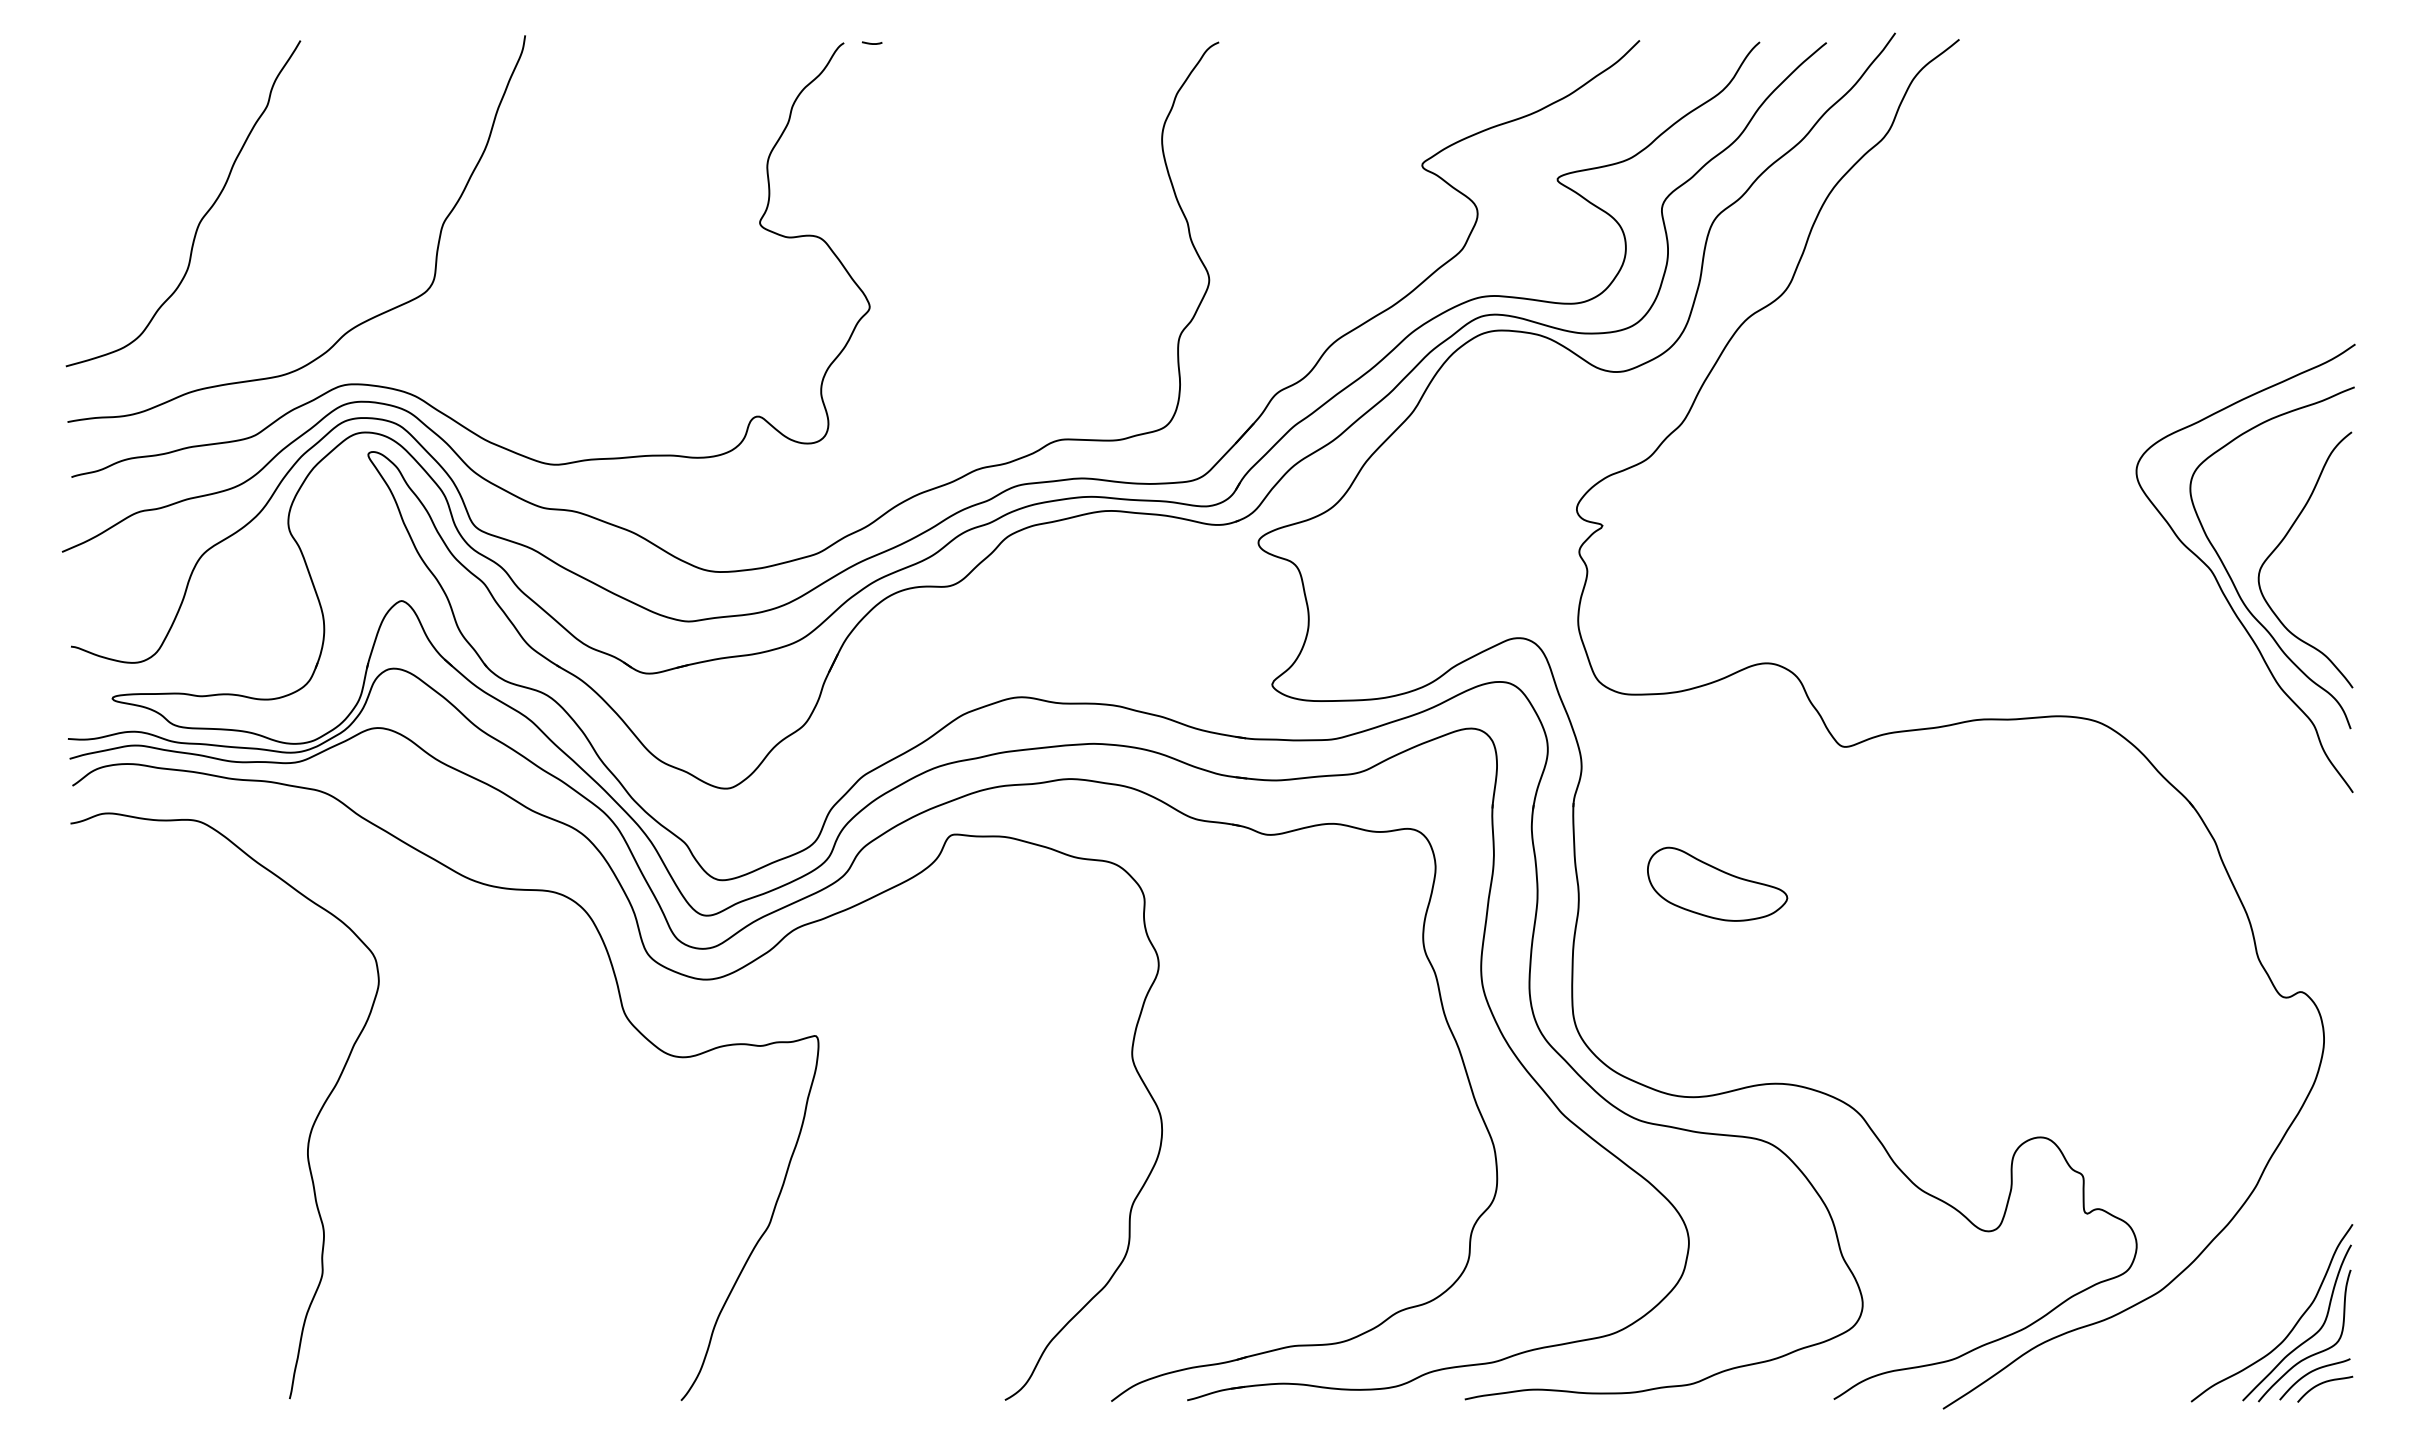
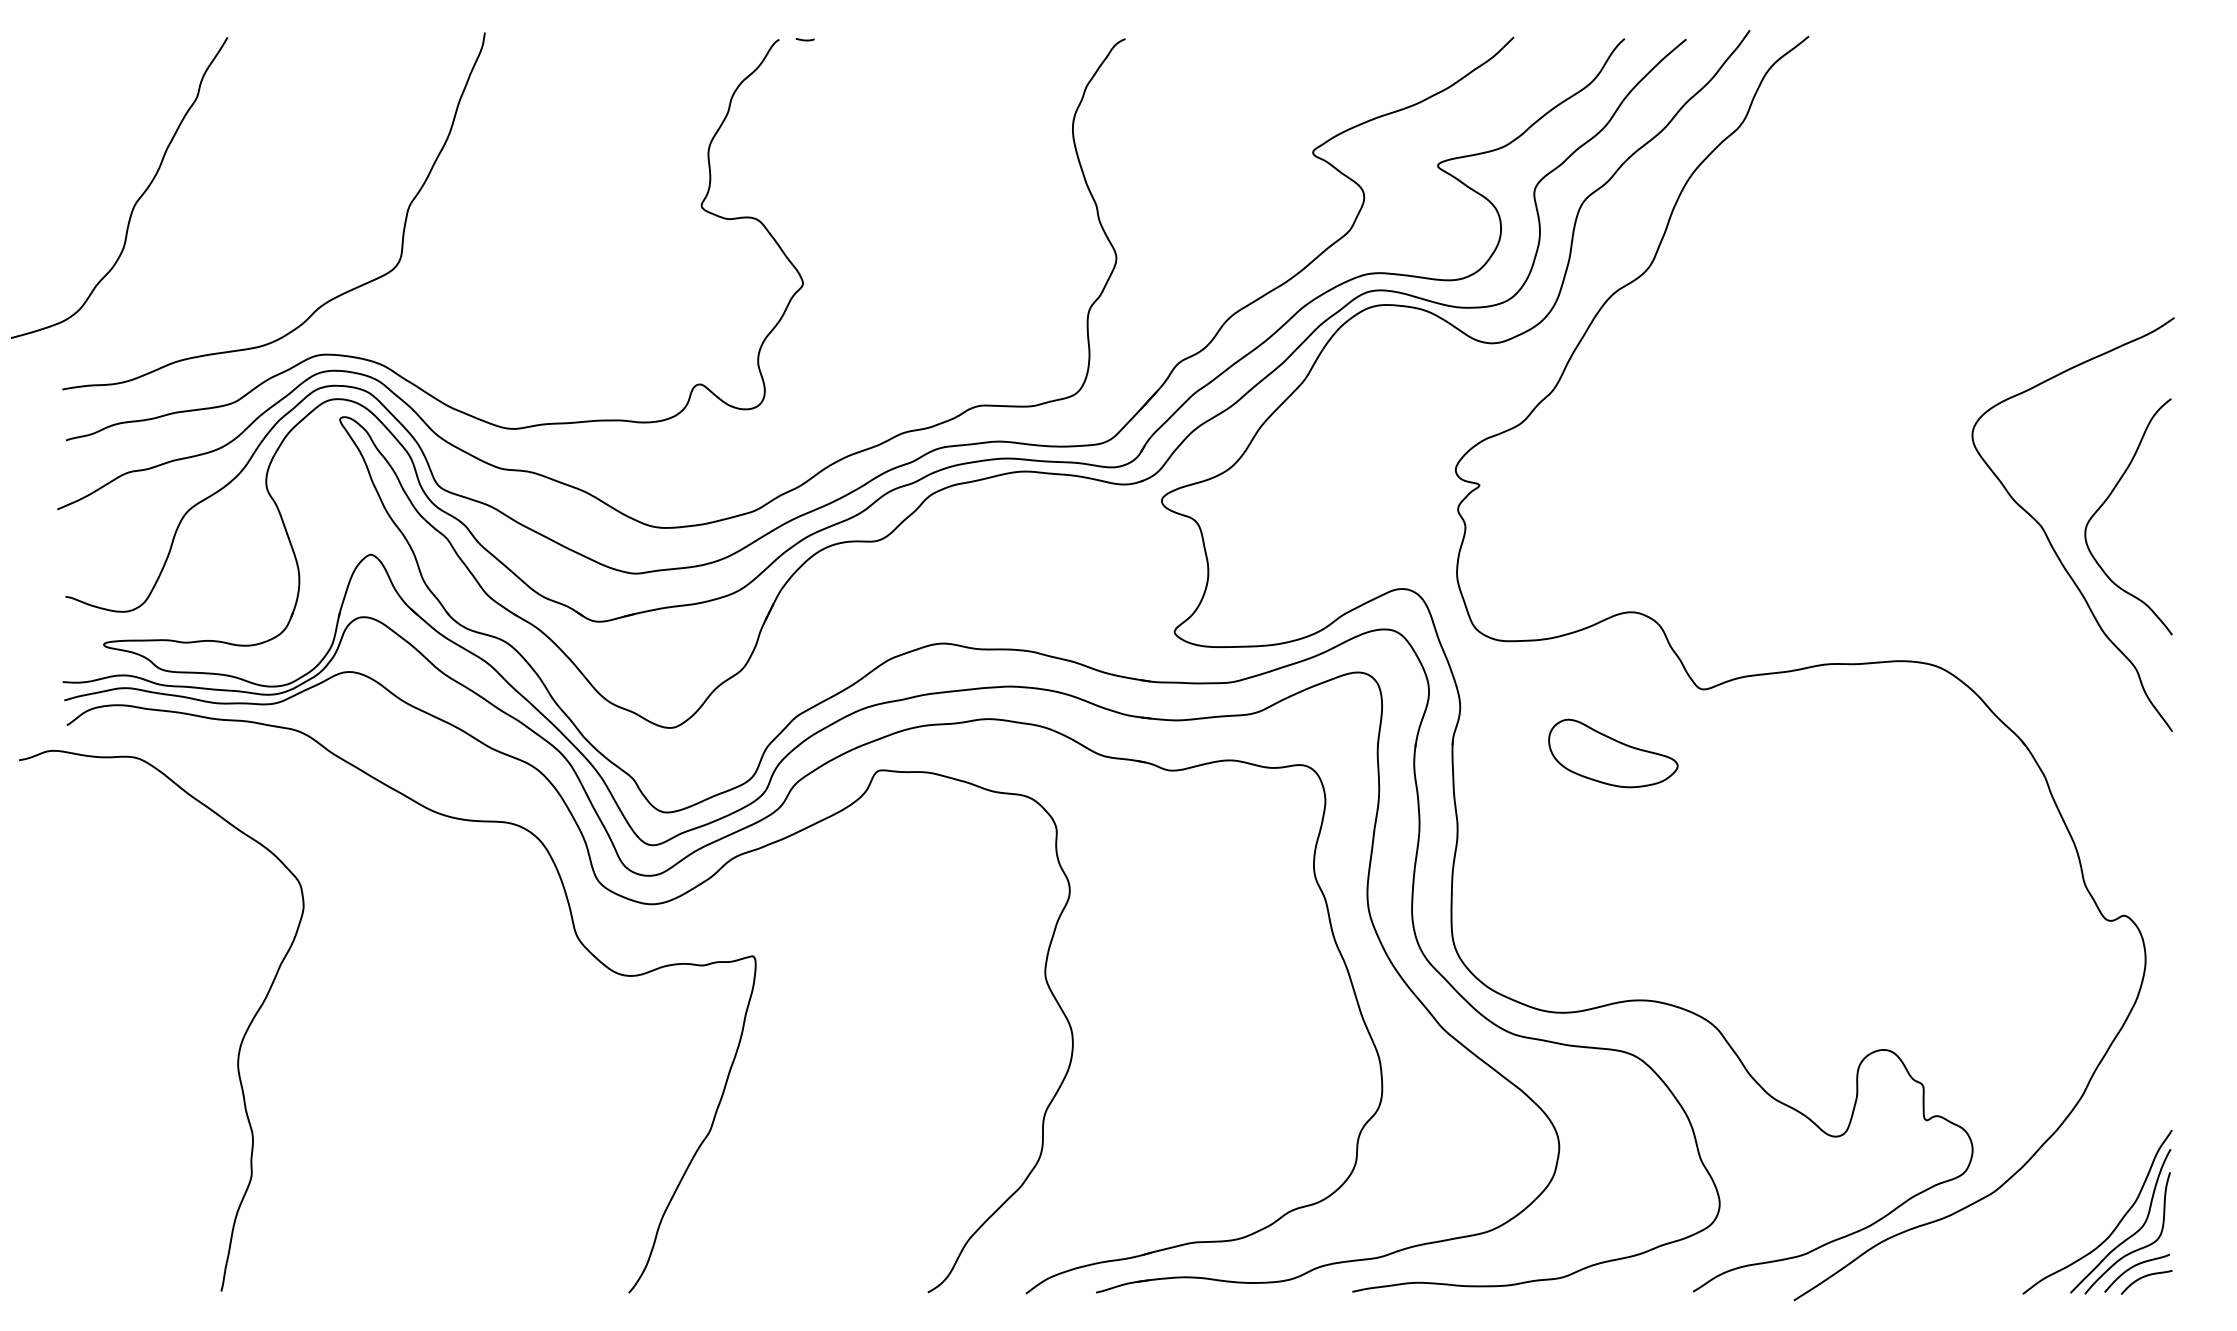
curve: (202, 216) -> (137, 199), moved
curve: (2231, 577) -> (2060, 533), removed
part: (1717, 883) -> (1613, 752), moved
curve: (310, 1129) -> (240, 1042), moved

